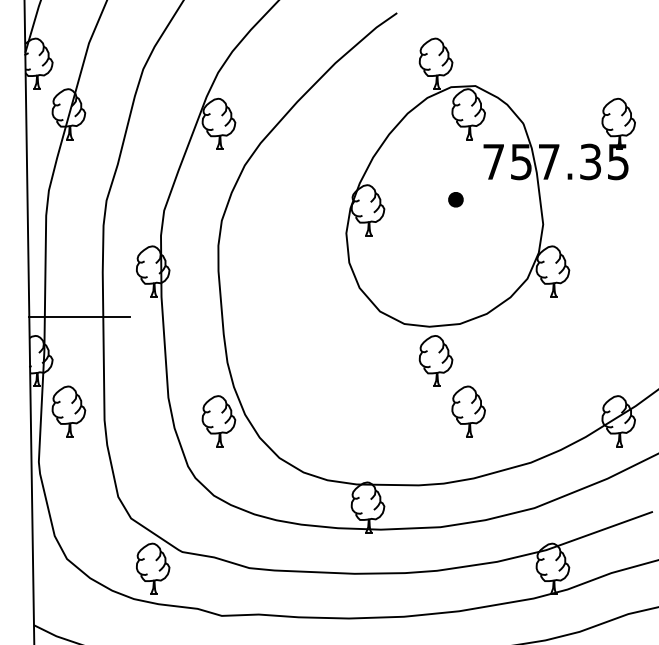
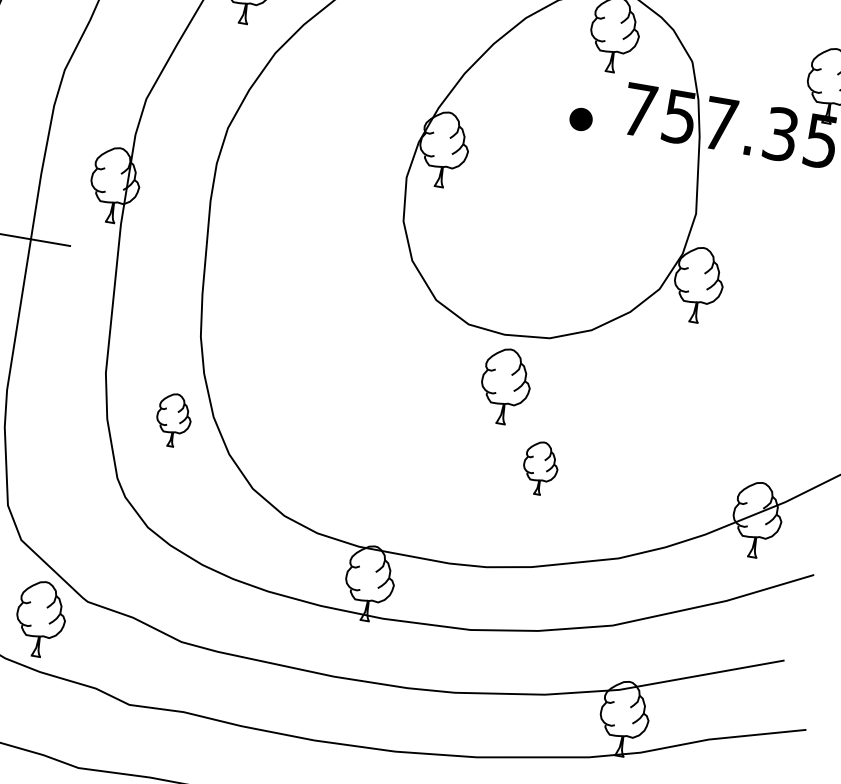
part: (455, 199) -> (580, 118), moved
part: (468, 411) -> (540, 468), size x0.7
part: (218, 421) -> (173, 420), size x0.7

